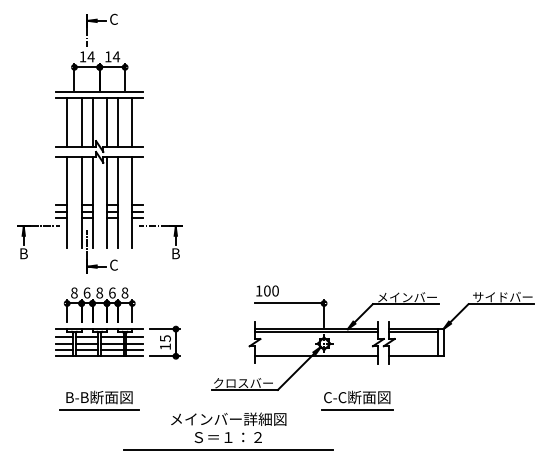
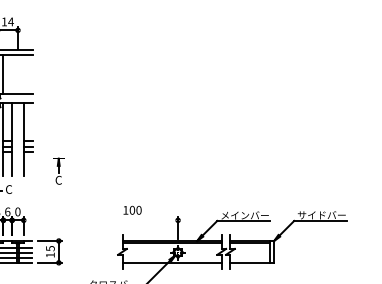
line: (117, 121) -> (11, 73), removed
line: (132, 121) -> (23, 73), removed
line: (153, 226) -> (40, 158), removed
text: (175, 253) -> (58, 180), B -> C
text: (124, 293) -> (17, 212), 8 -> 0
line: (289, 303) -> (150, 220), removed

